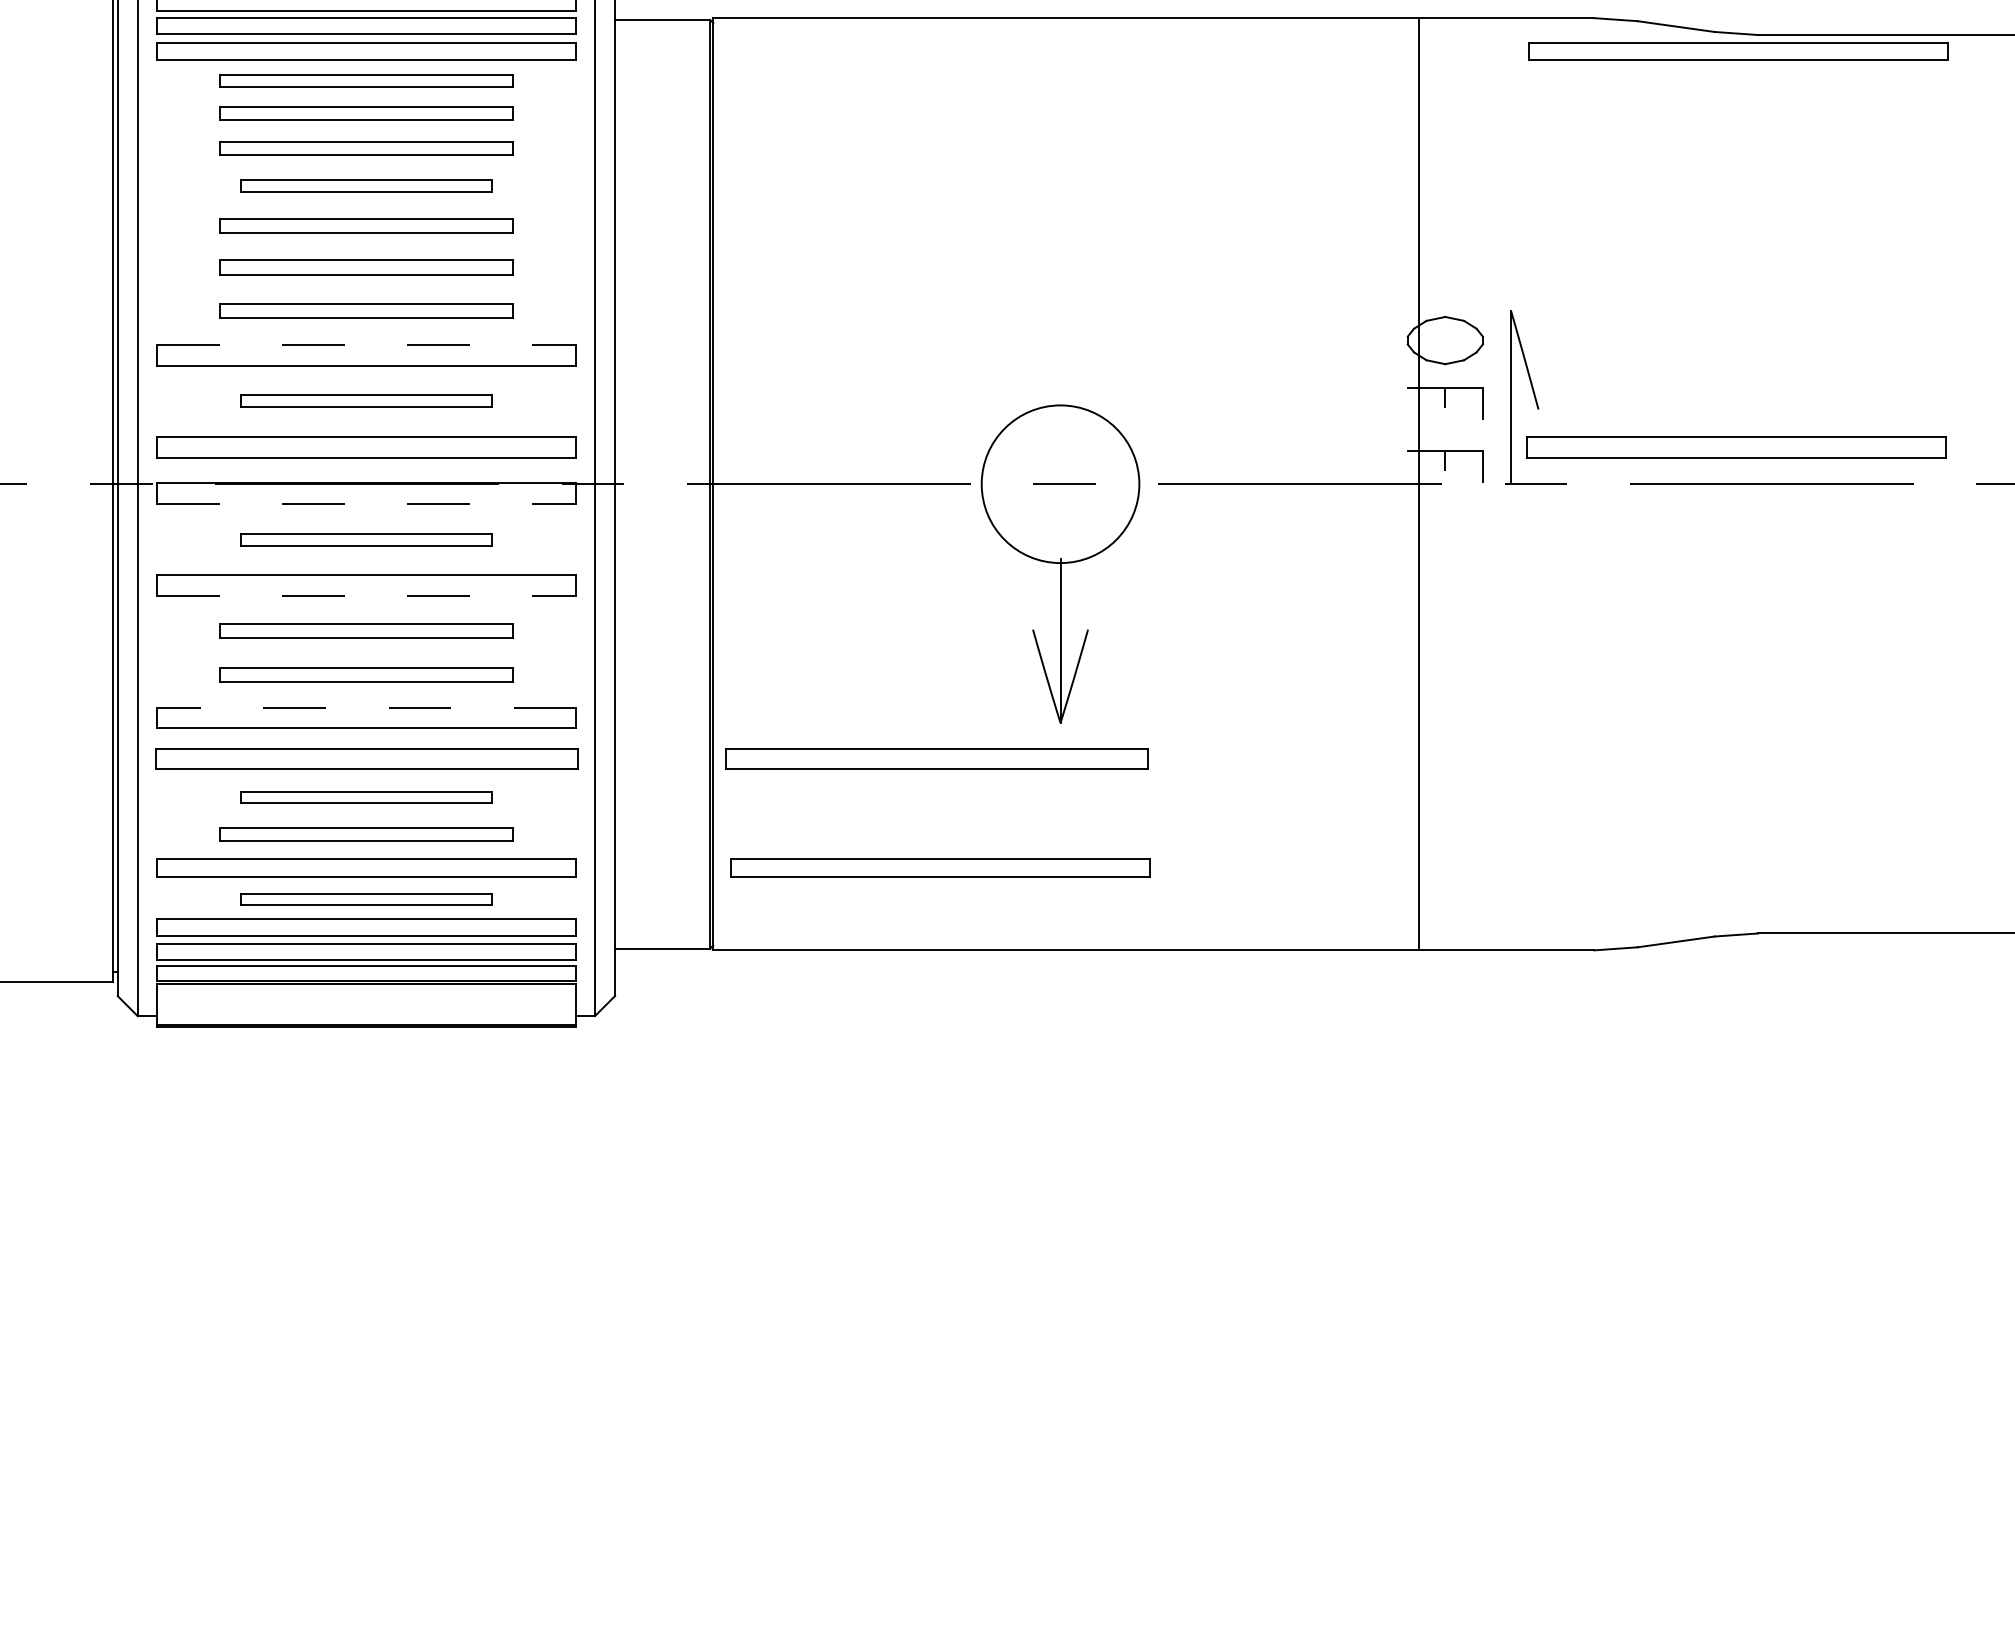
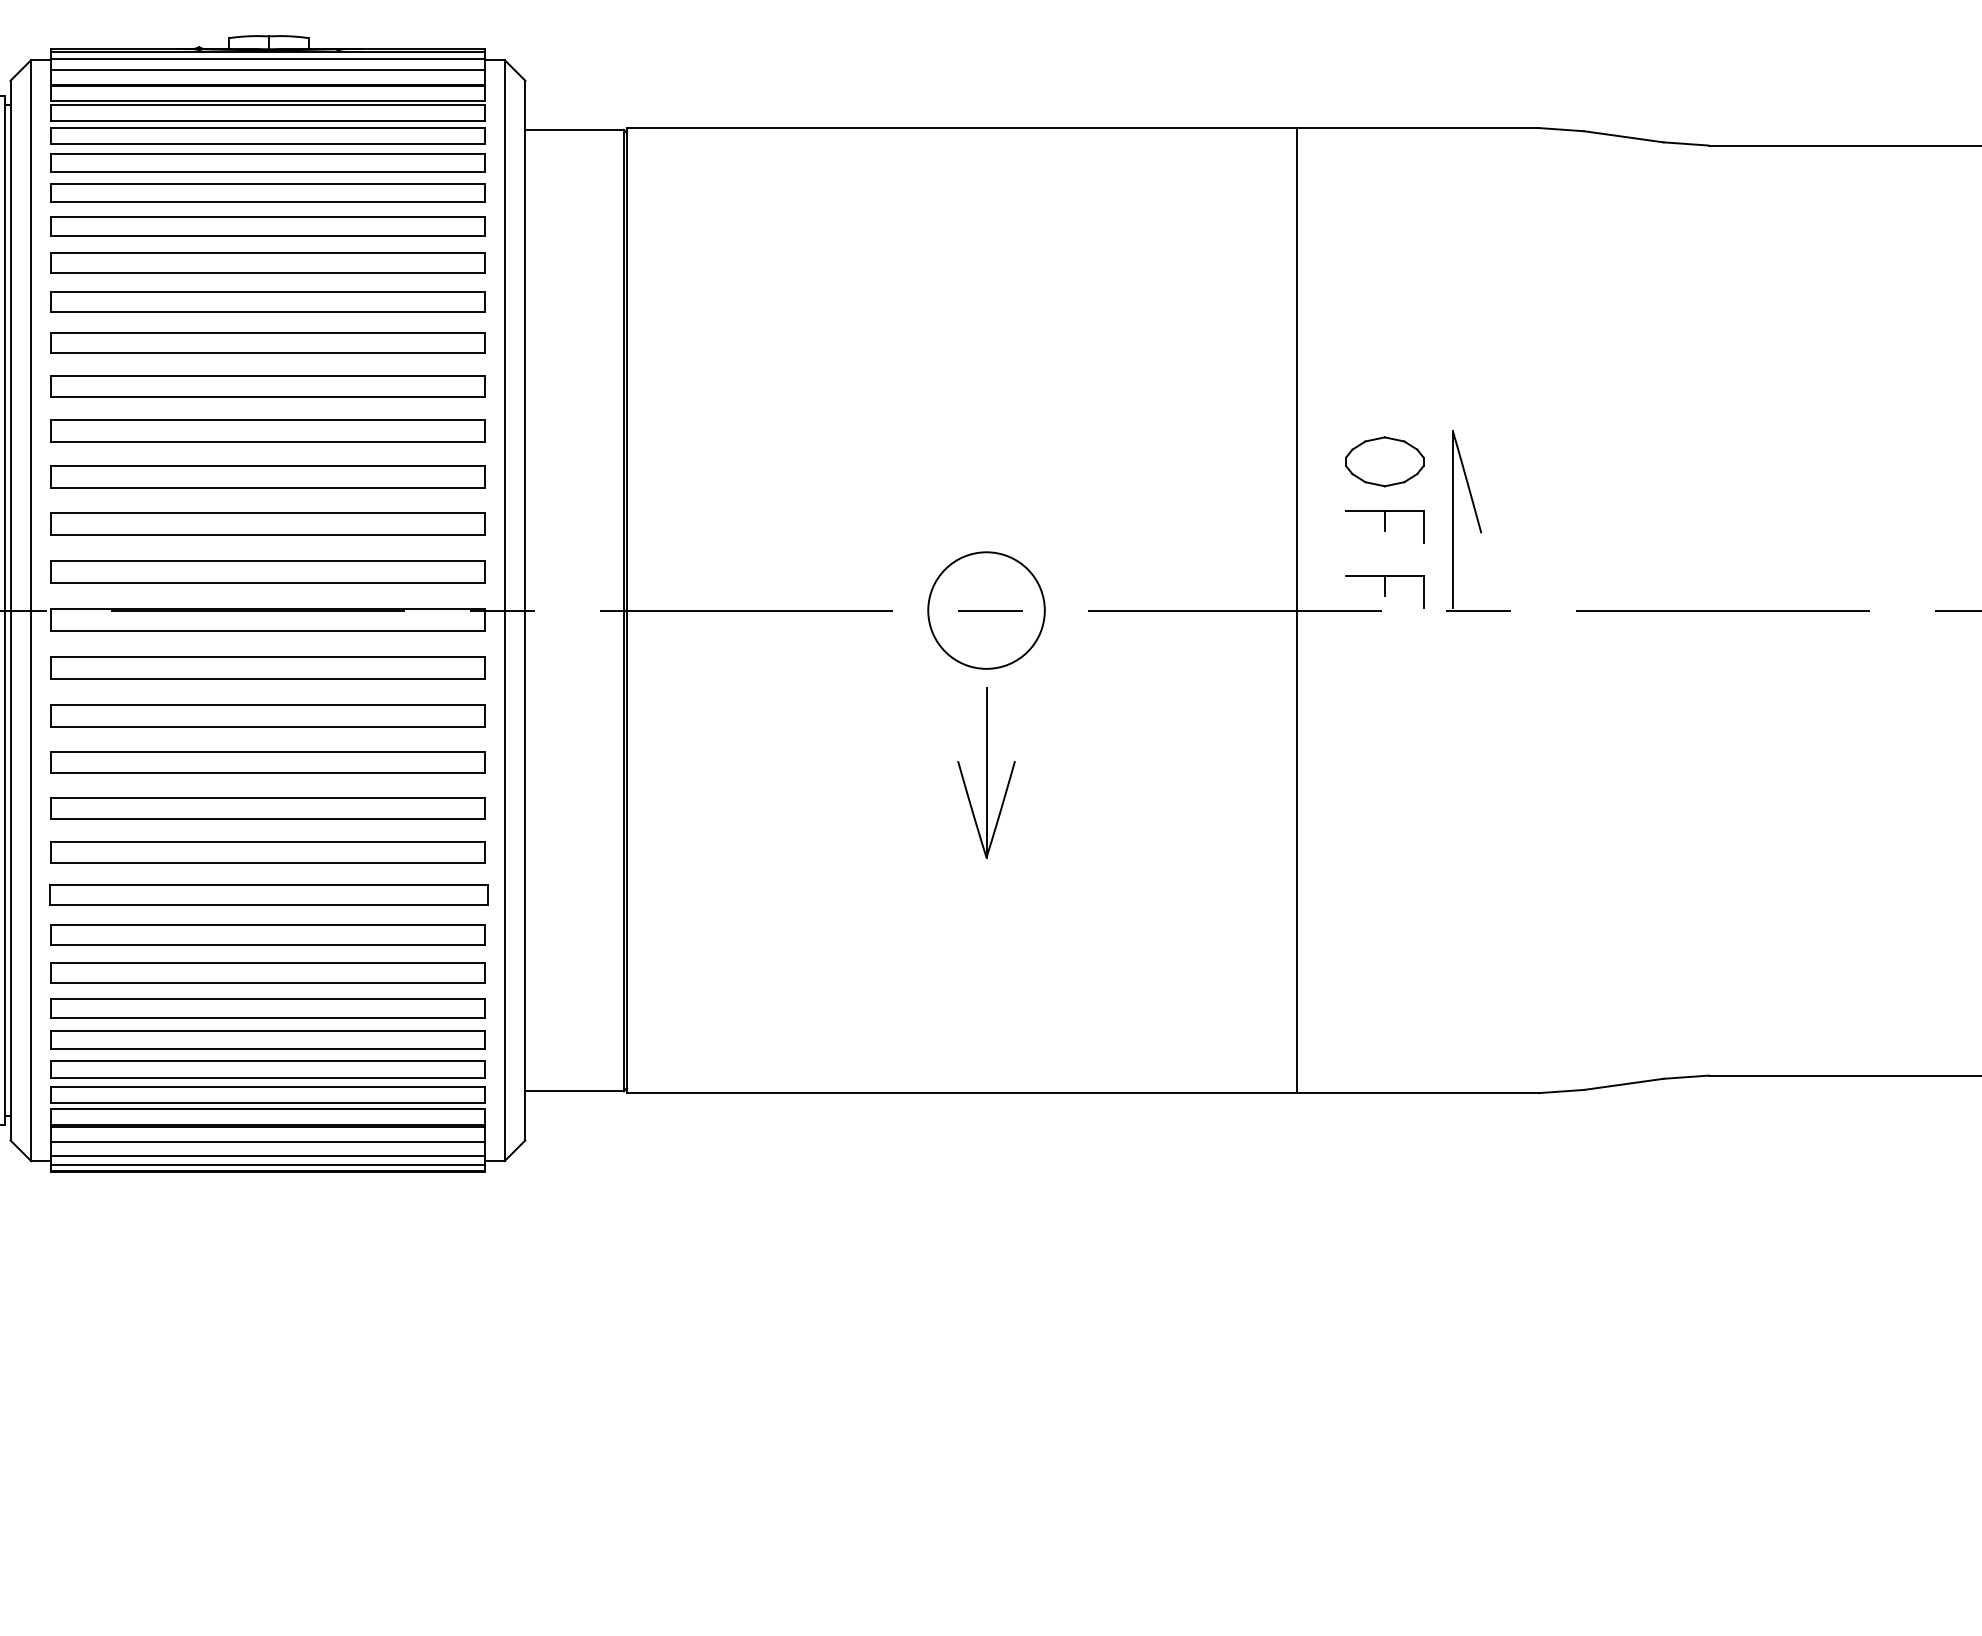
part: (1738, 51) -> (1688, 162), removed
part: (366, 80) -> (268, 192), size x1.43
part: (366, 113) -> (268, 226), size x1.43
part: (366, 148) -> (268, 263), size x1.43
part: (366, 185) -> (268, 301), size x1.67
part: (366, 225) -> (268, 342), size x1.43
part: (366, 267) -> (268, 386), size x1.43
part: (366, 310) -> (268, 430), size x1.43
line: (366, 344) -> (268, 465), dashed -> solid
part: (366, 400) -> (268, 523), size x1.67
part: (1736, 447) -> (1686, 572), removed
circle: (1060, 483) -> (986, 609), size x0.71
line: (1418, 484) -> (1297, 610), moved
line: (366, 504) -> (268, 631), dashed -> solid
part: (366, 539) -> (268, 667), size x1.67
line: (366, 596) -> (268, 726), dashed -> solid
part: (366, 630) -> (268, 761), size x1.43
part: (366, 674) -> (268, 807), size x1.43
line: (366, 707) -> (268, 841), dashed -> solid
part: (936, 758) -> (858, 894), removed
part: (366, 797) -> (268, 934), size x1.67
part: (366, 834) -> (268, 973), size x1.43
part: (940, 867) -> (862, 1007), removed
part: (366, 899) -> (268, 1040), size x1.67
line: (366, 997) -> (268, 1141), added
line: (366, 1010) -> (268, 1155), added
line: (366, 1020) -> (268, 1165), added

